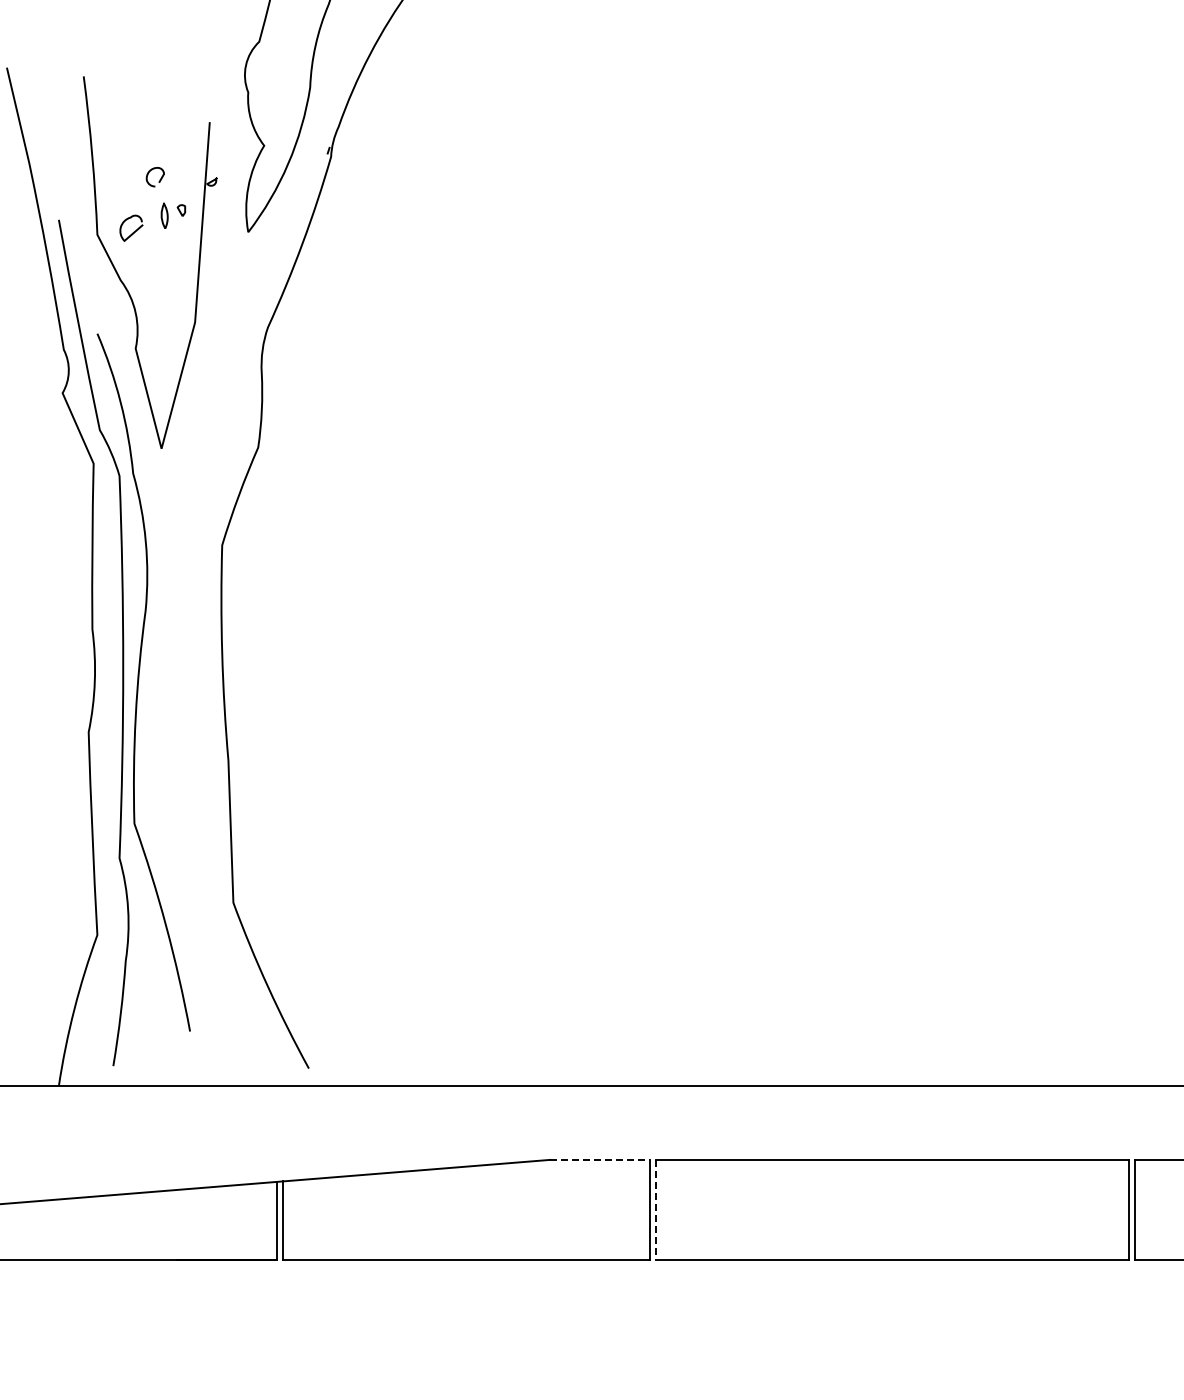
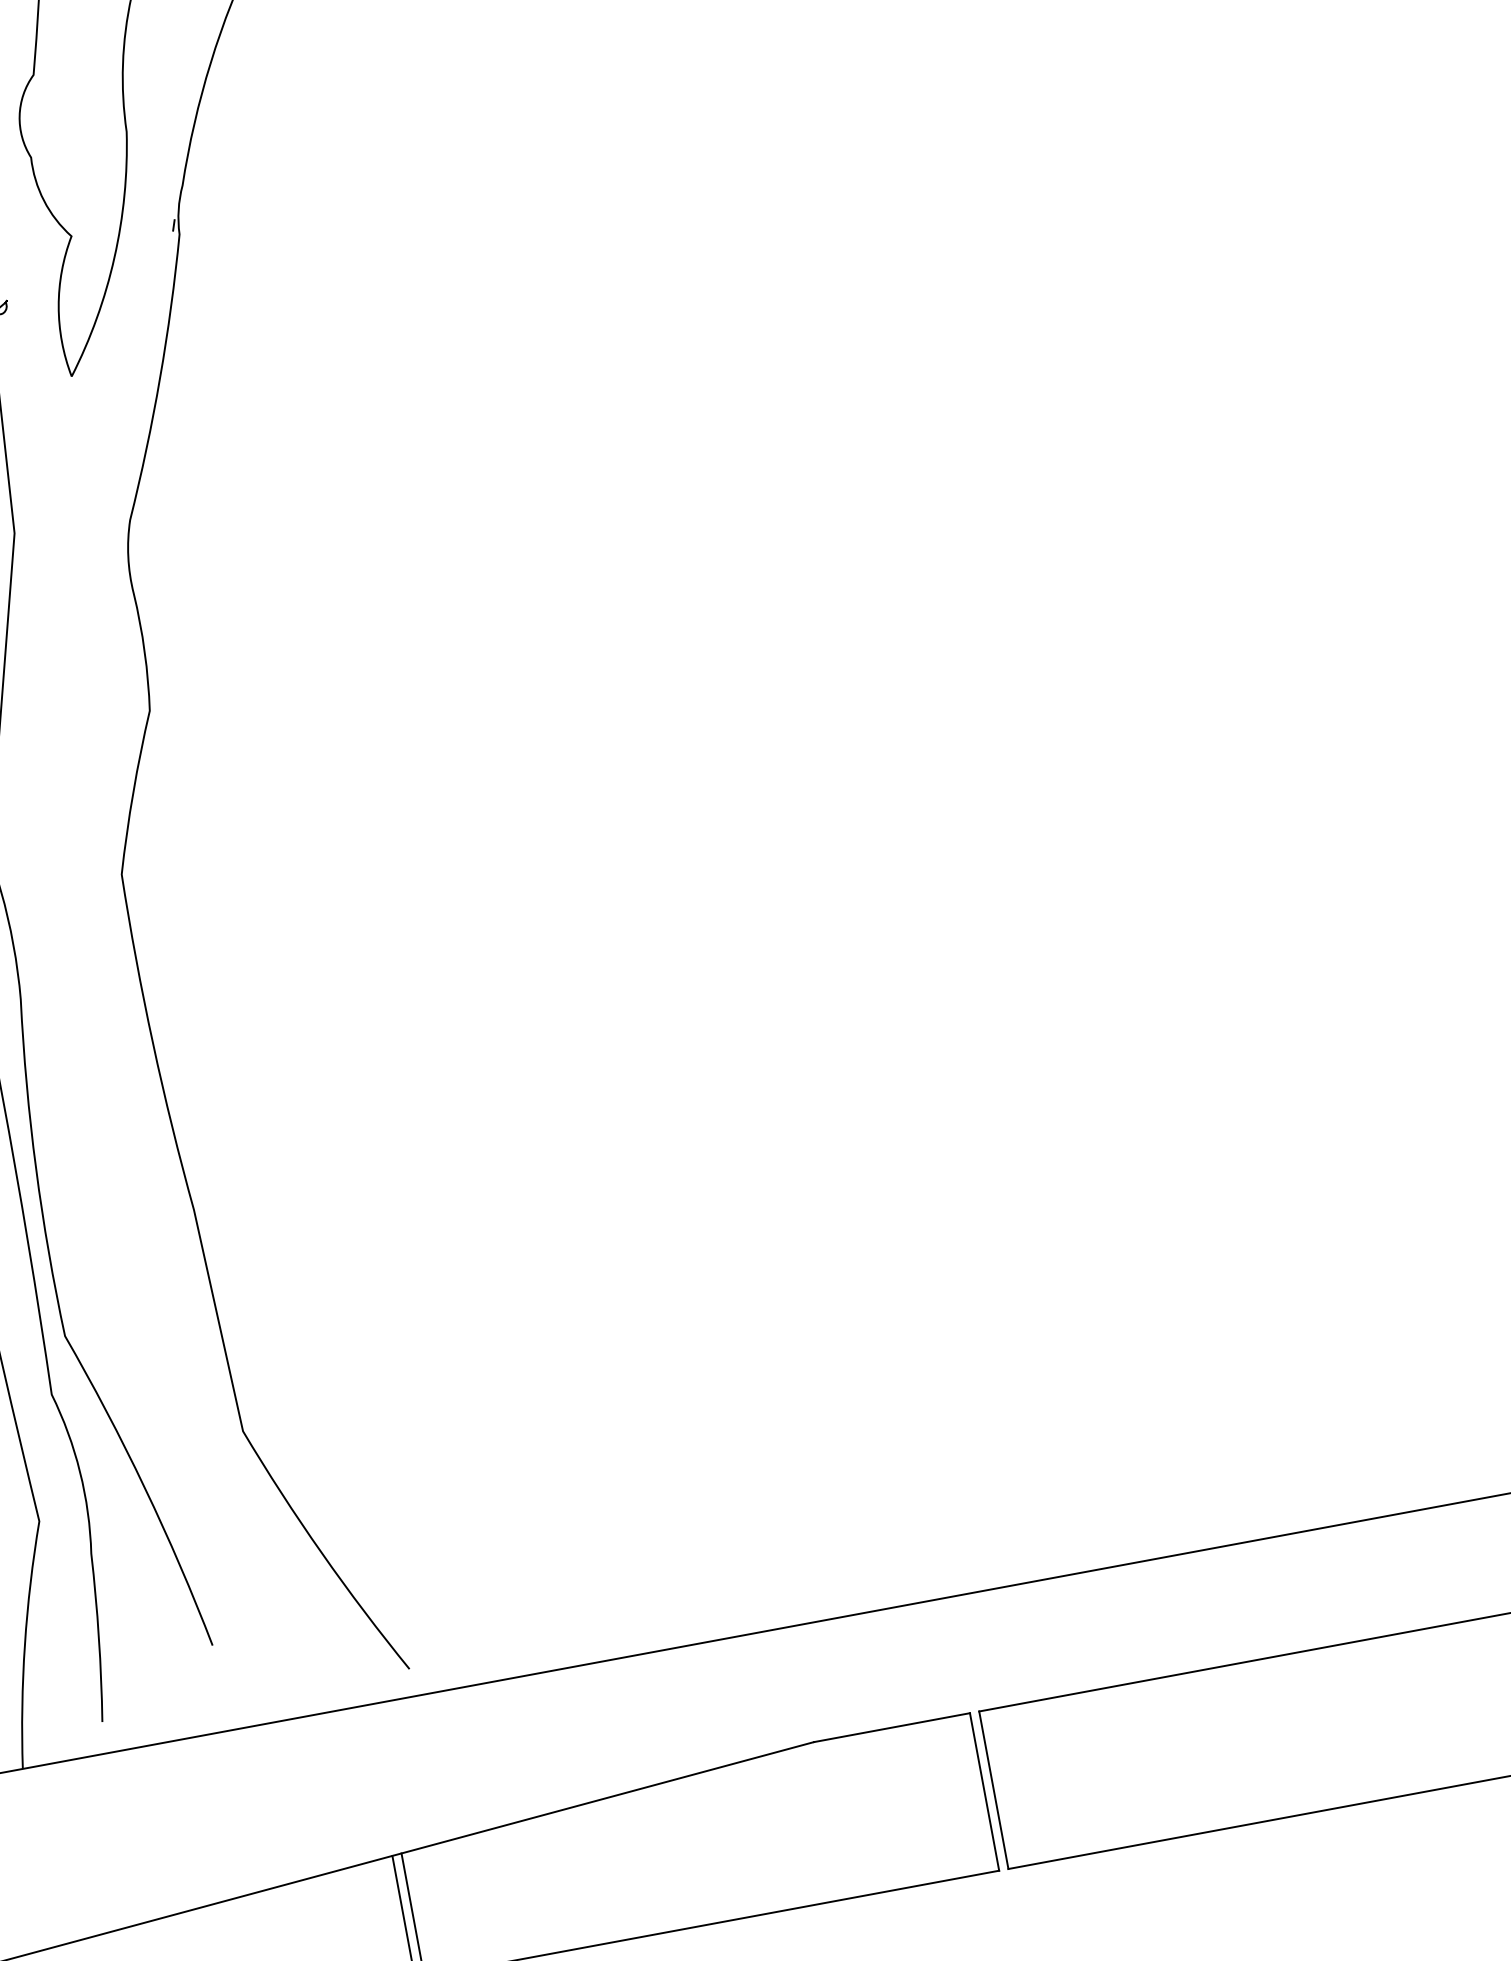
line: (599, 1159) -> (891, 1727), dashed -> solid
line: (655, 1210) -> (993, 1790), dashed -> solid

